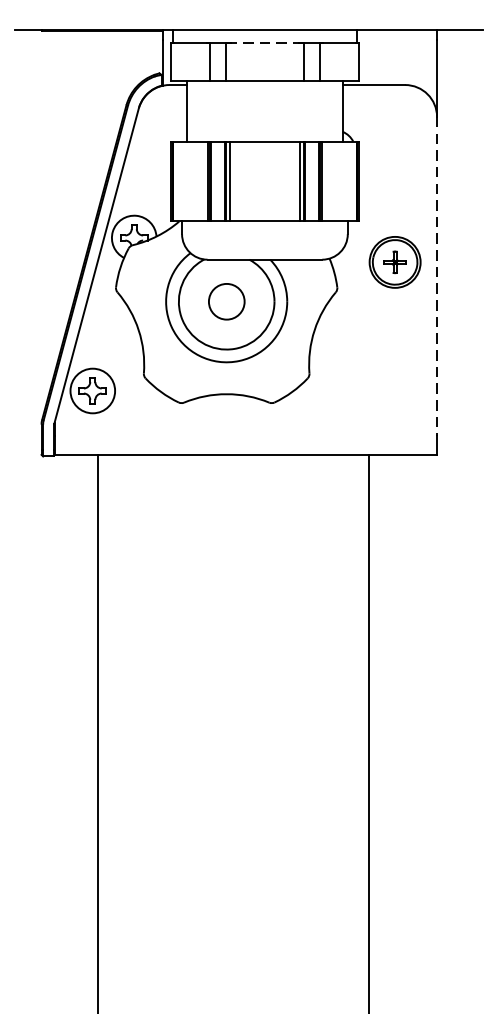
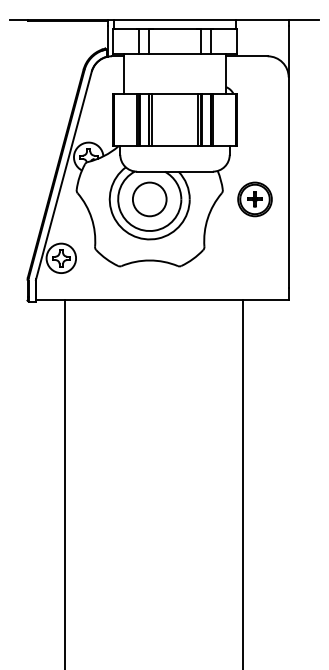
line: (265, 42) -> (175, 28), dashed -> solid
part: (394, 262) -> (254, 199), moved
line: (436, 277) -> (288, 183), dashed -> solid
circle: (226, 301) -> (149, 199), size x1.43

